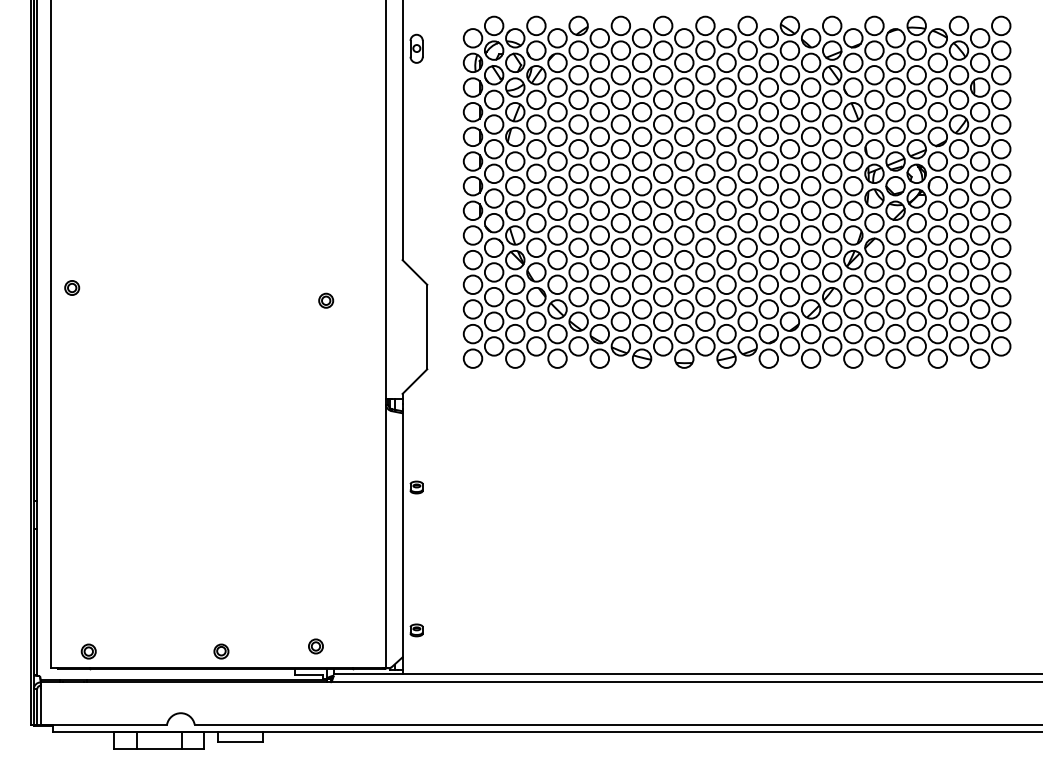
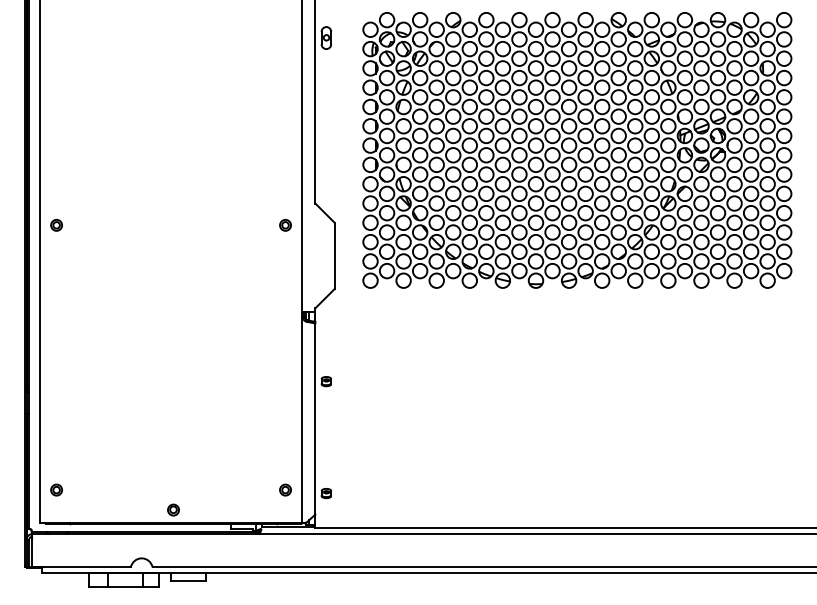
part: (326, 300) -> (285, 225), moved
part: (315, 645) -> (285, 489), moved
part: (88, 650) -> (56, 489), moved

